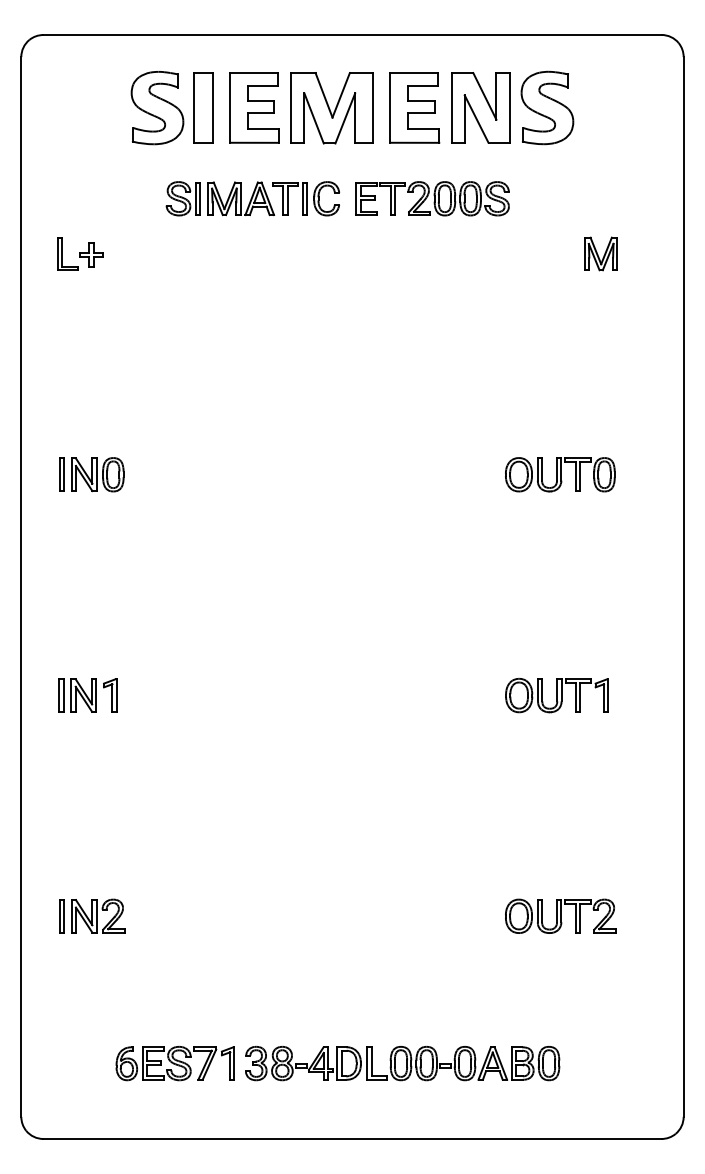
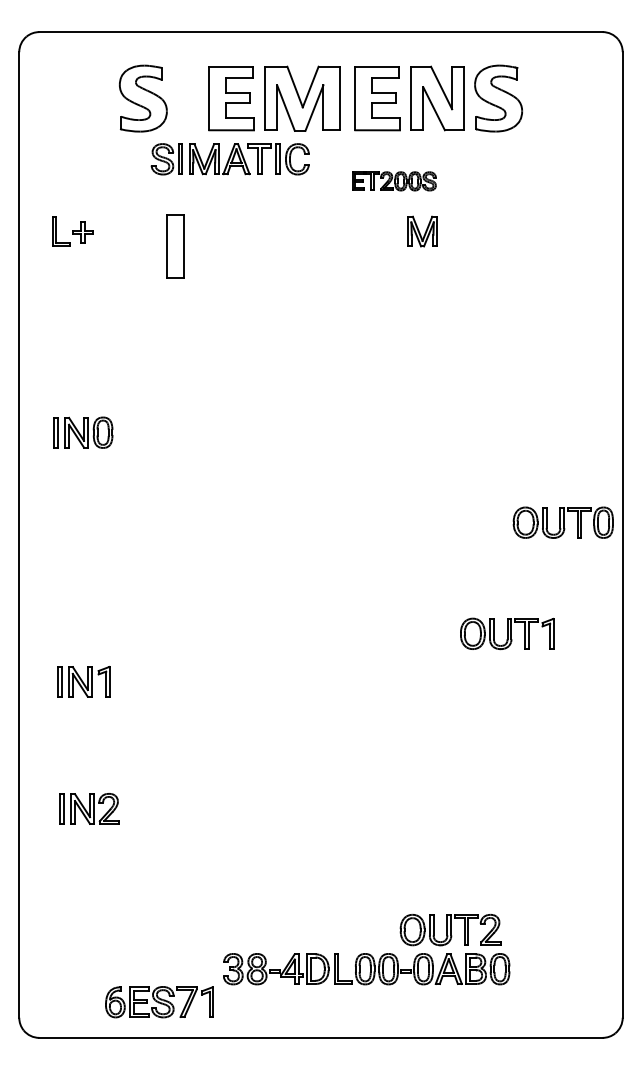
part: (203, 107) -> (175, 246), moved
part: (252, 198) -> (229, 159), moved
part: (433, 198) -> (394, 181), size x0.6
part: (601, 253) -> (422, 231), moved
part: (559, 474) -> (562, 522), moved
part: (87, 695) -> (83, 681), moved
part: (91, 915) -> (89, 808), moved
part: (560, 916) -> (450, 930), moved
part: (175, 1063) -> (159, 1002), moved

